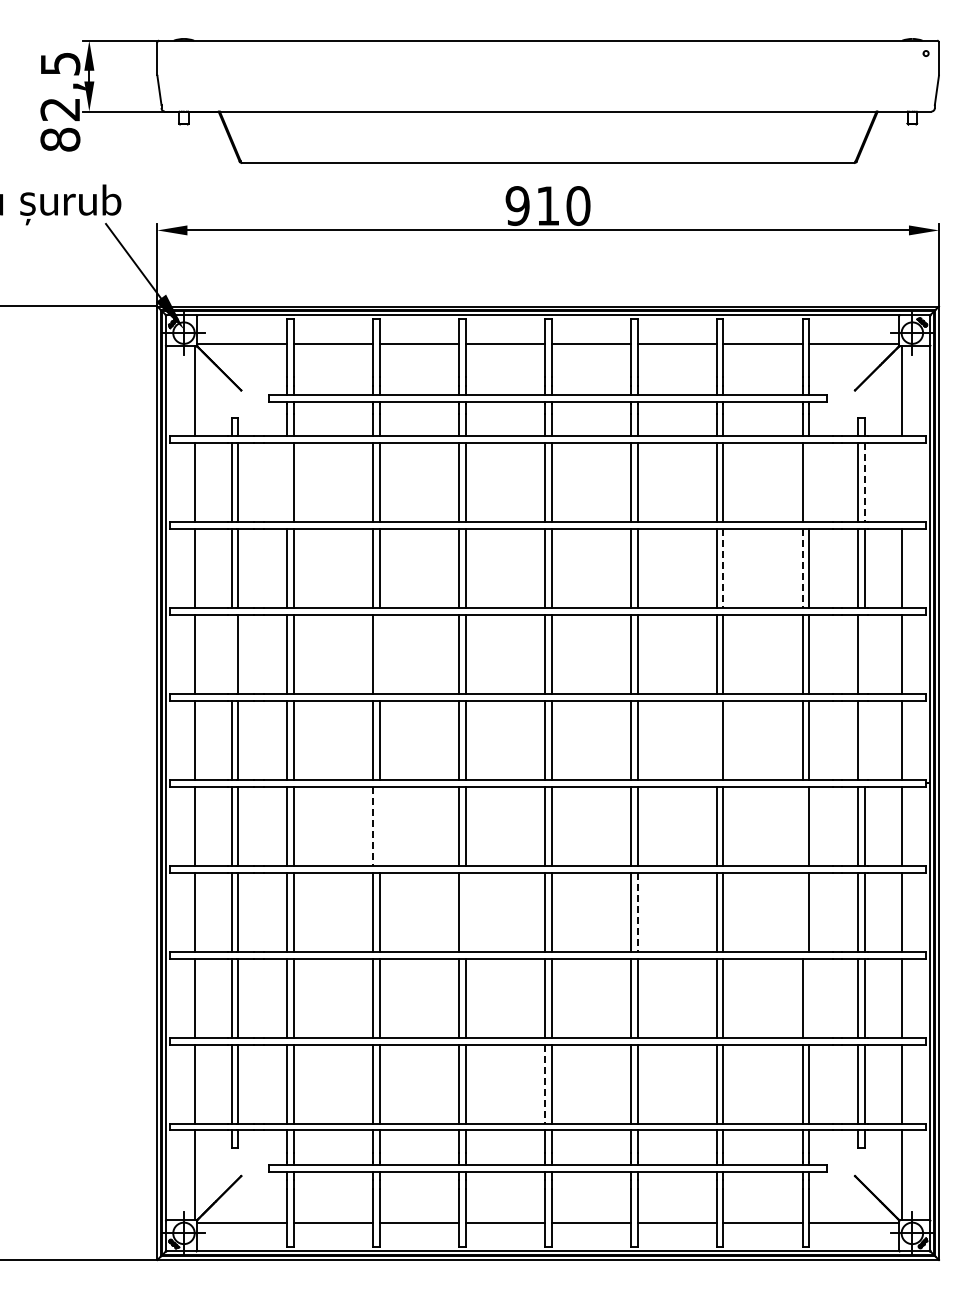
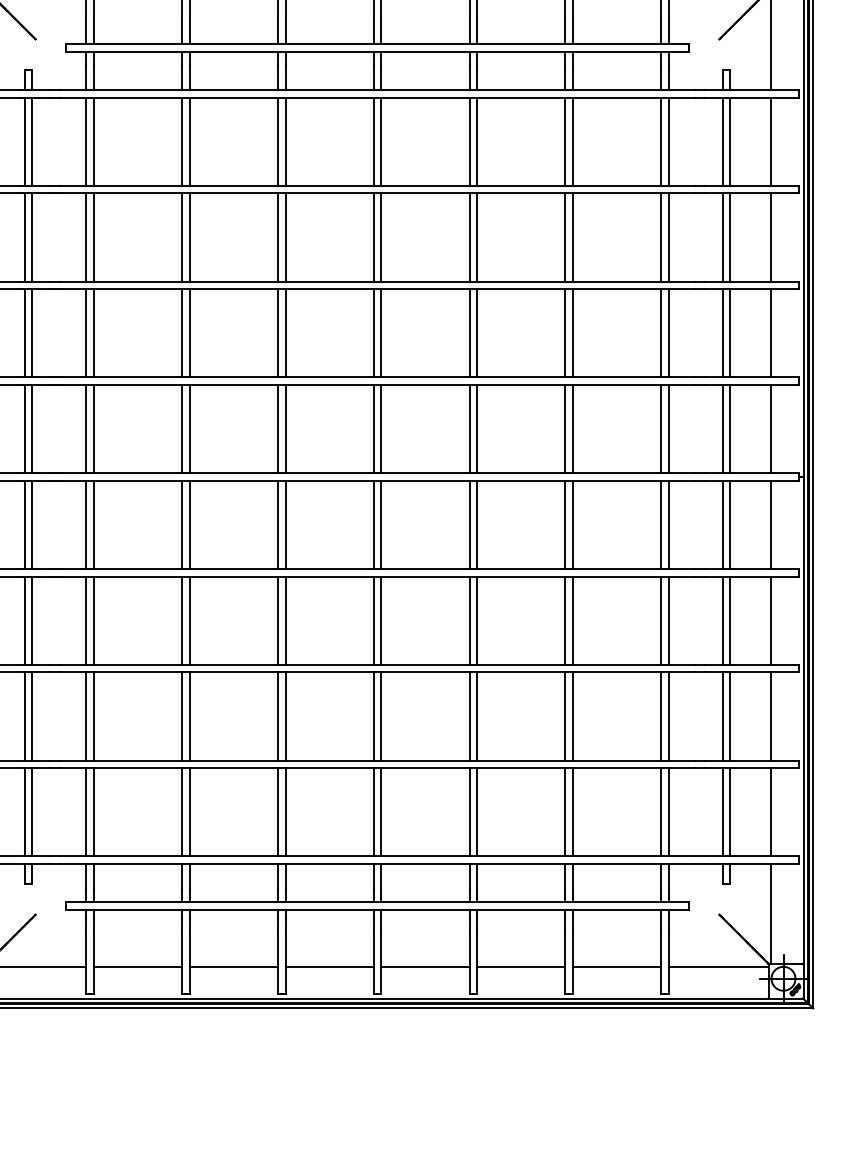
line: (286, 482) -> (85, 141), added
line: (809, 482) -> (668, 141), added
line: (864, 482) -> (730, 141), dashed -> solid
line: (901, 482) -> (771, 141), added
line: (723, 568) -> (572, 237), dashed -> solid
line: (802, 568) -> (661, 237), dashed -> solid
line: (231, 653) -> (24, 332), added
line: (379, 653) -> (189, 332), added
line: (864, 653) -> (730, 332), added
line: (716, 739) -> (565, 428), added
line: (864, 739) -> (730, 428), added
line: (379, 825) -> (189, 524), added
line: (802, 825) -> (661, 524), added
line: (372, 826) -> (181, 525), dashed -> solid
line: (465, 911) -> (285, 619), added
line: (802, 911) -> (661, 619), added
line: (637, 912) -> (477, 621), dashed -> solid
line: (809, 997) -> (668, 715), added
line: (544, 1084) -> (373, 812), dashed -> solid

